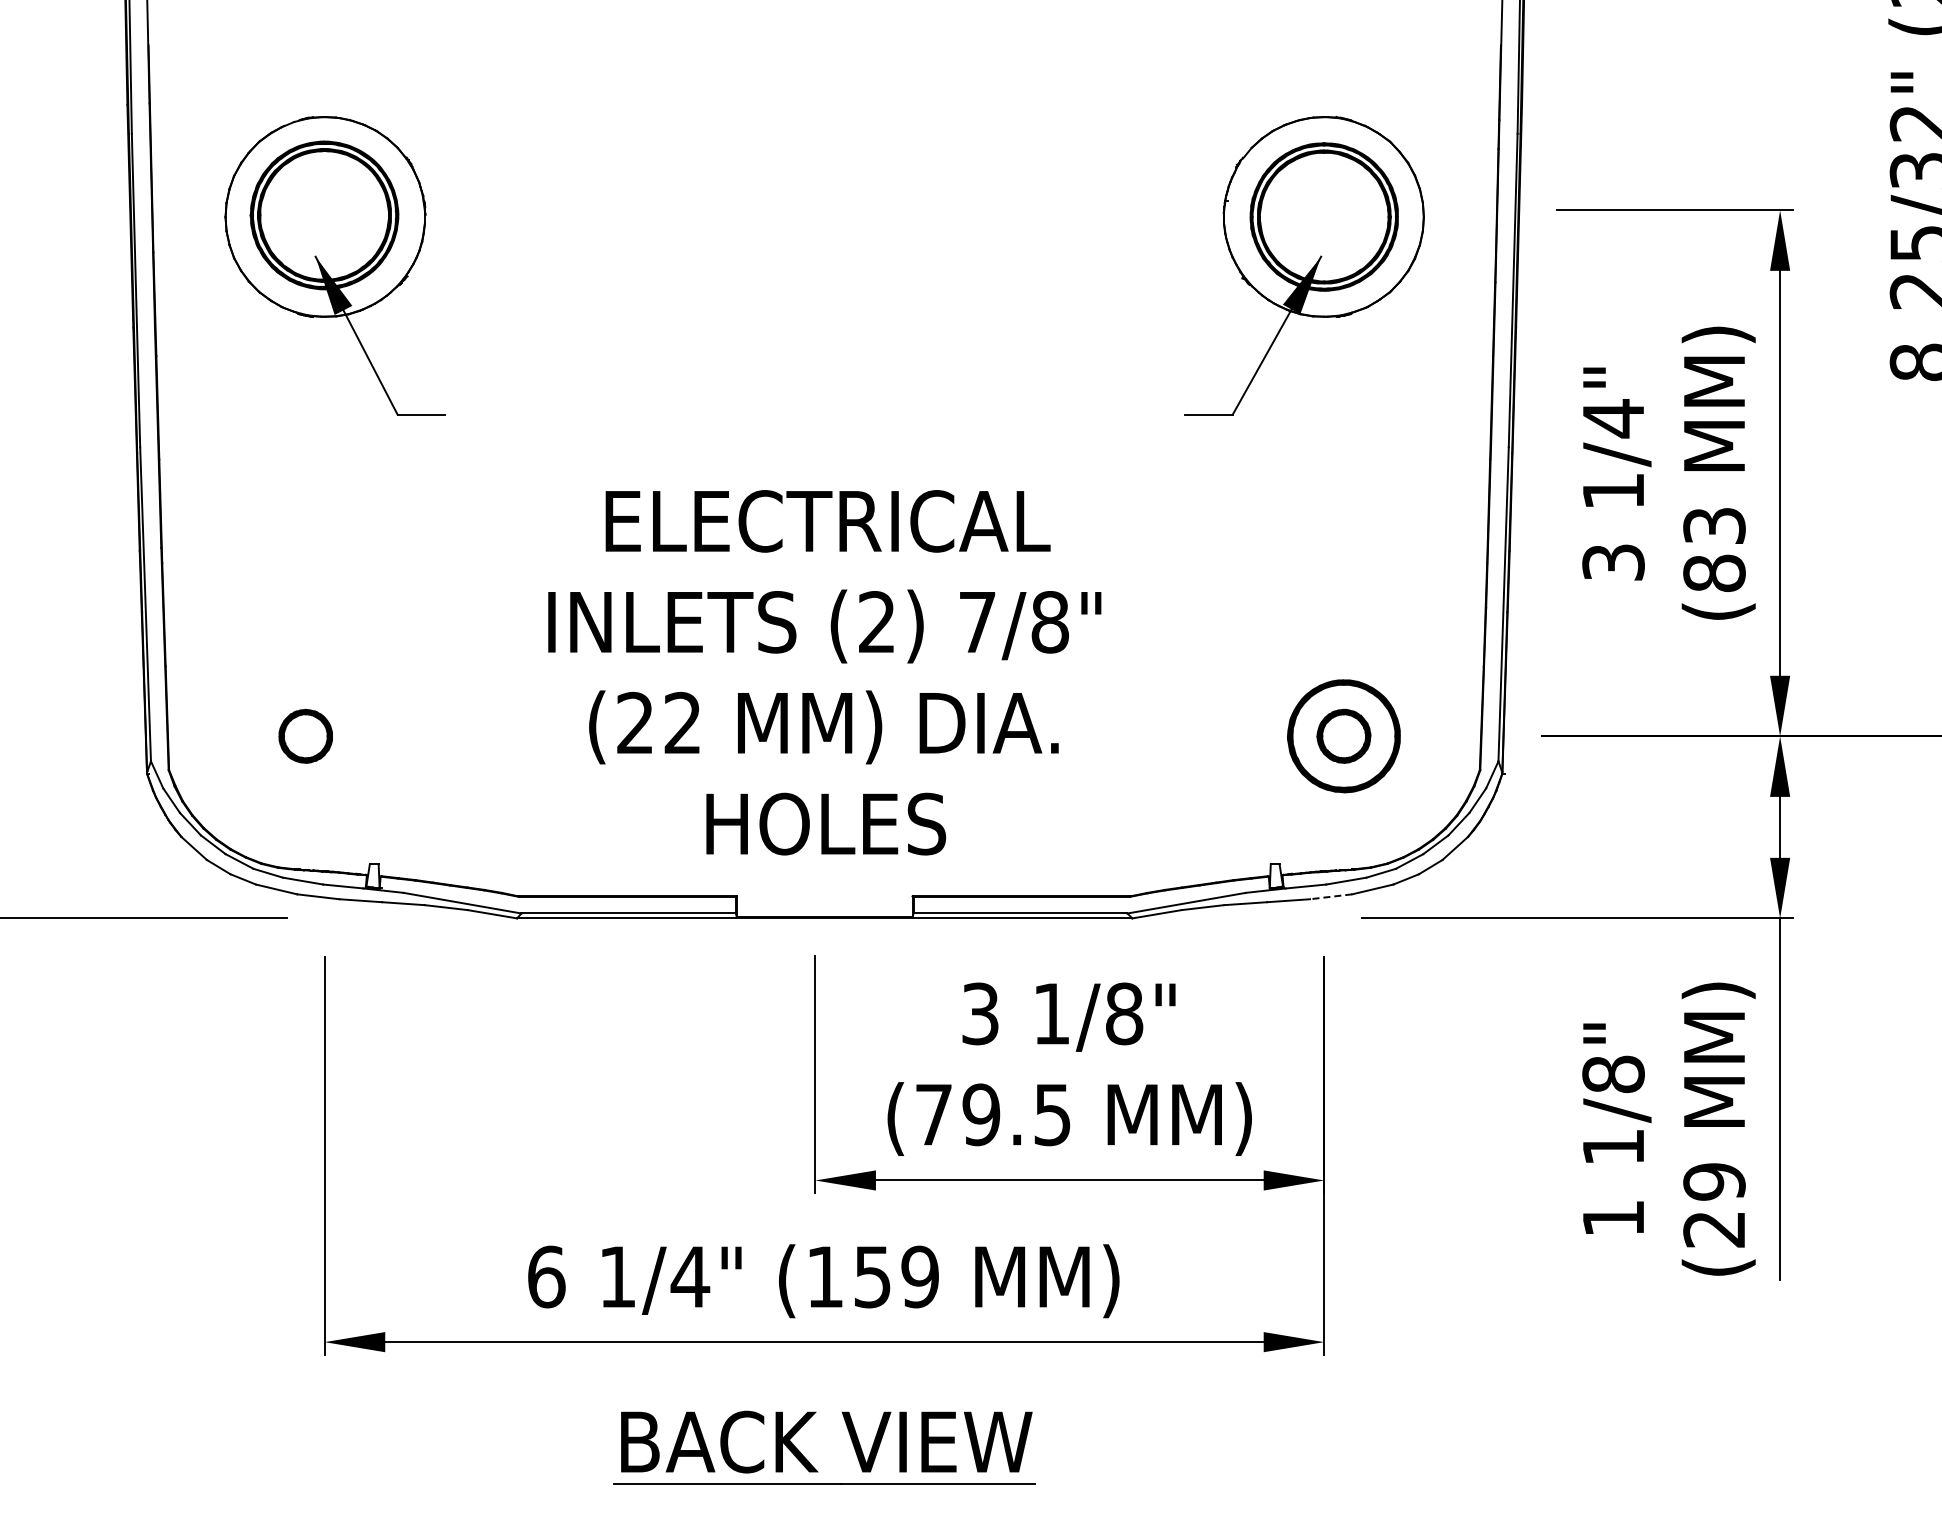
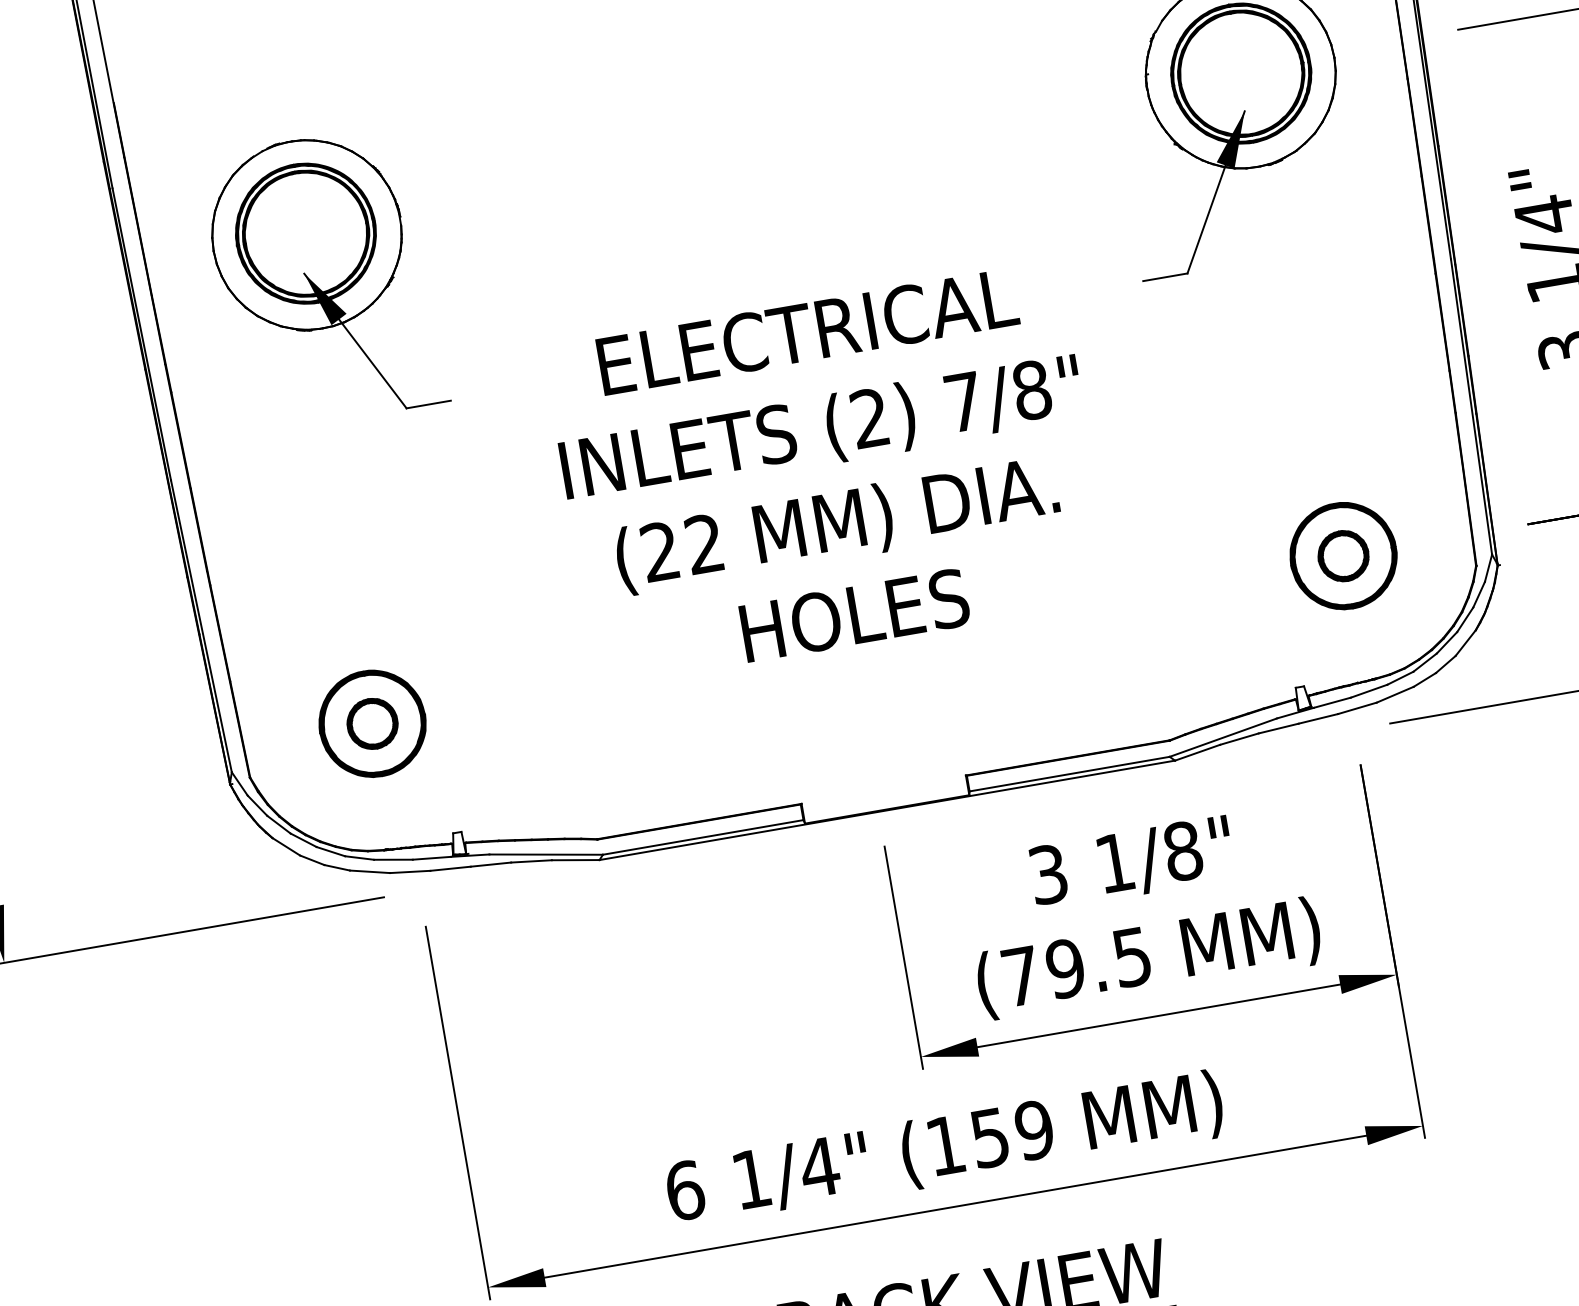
text: (824, 672) -> (828, 473), moved
part: (305, 736) -> (372, 724), added
line: (1330, 896) -> (1356, 708), dashed -> solid

